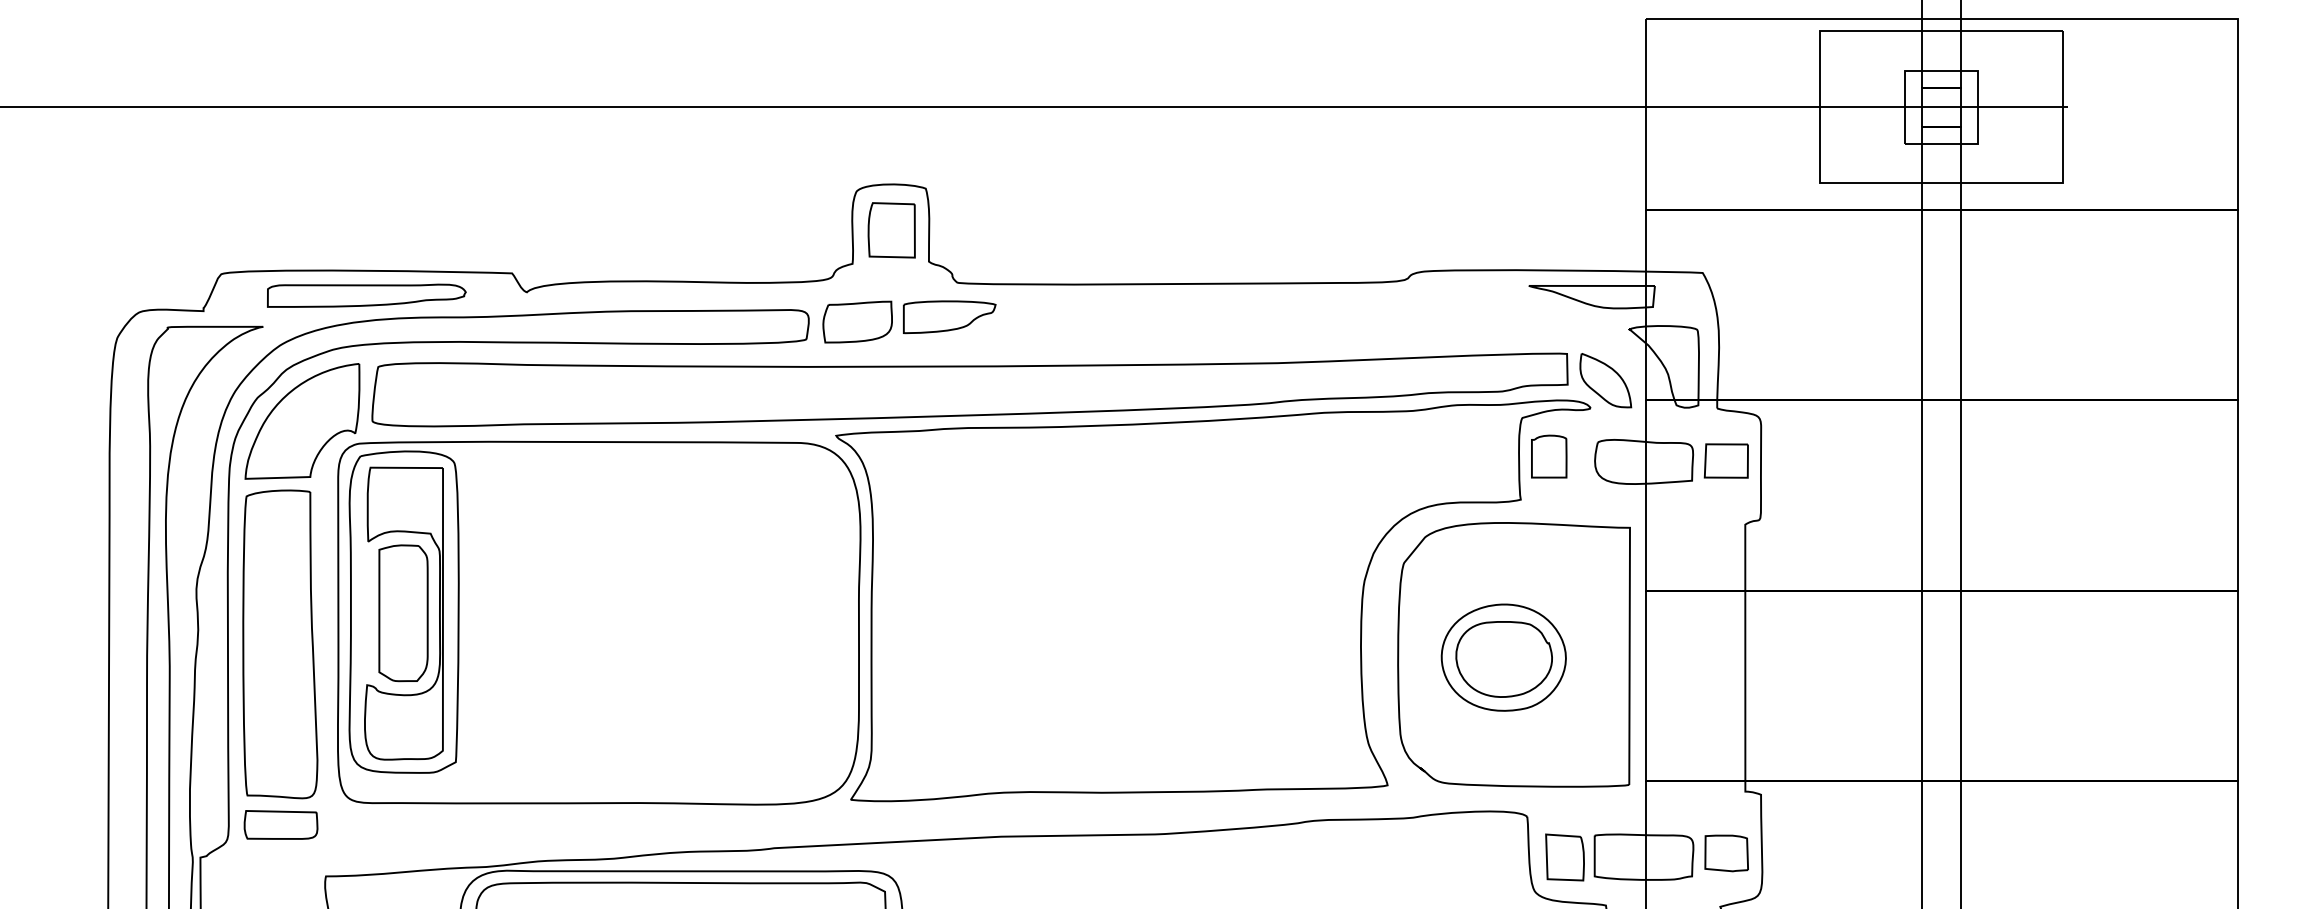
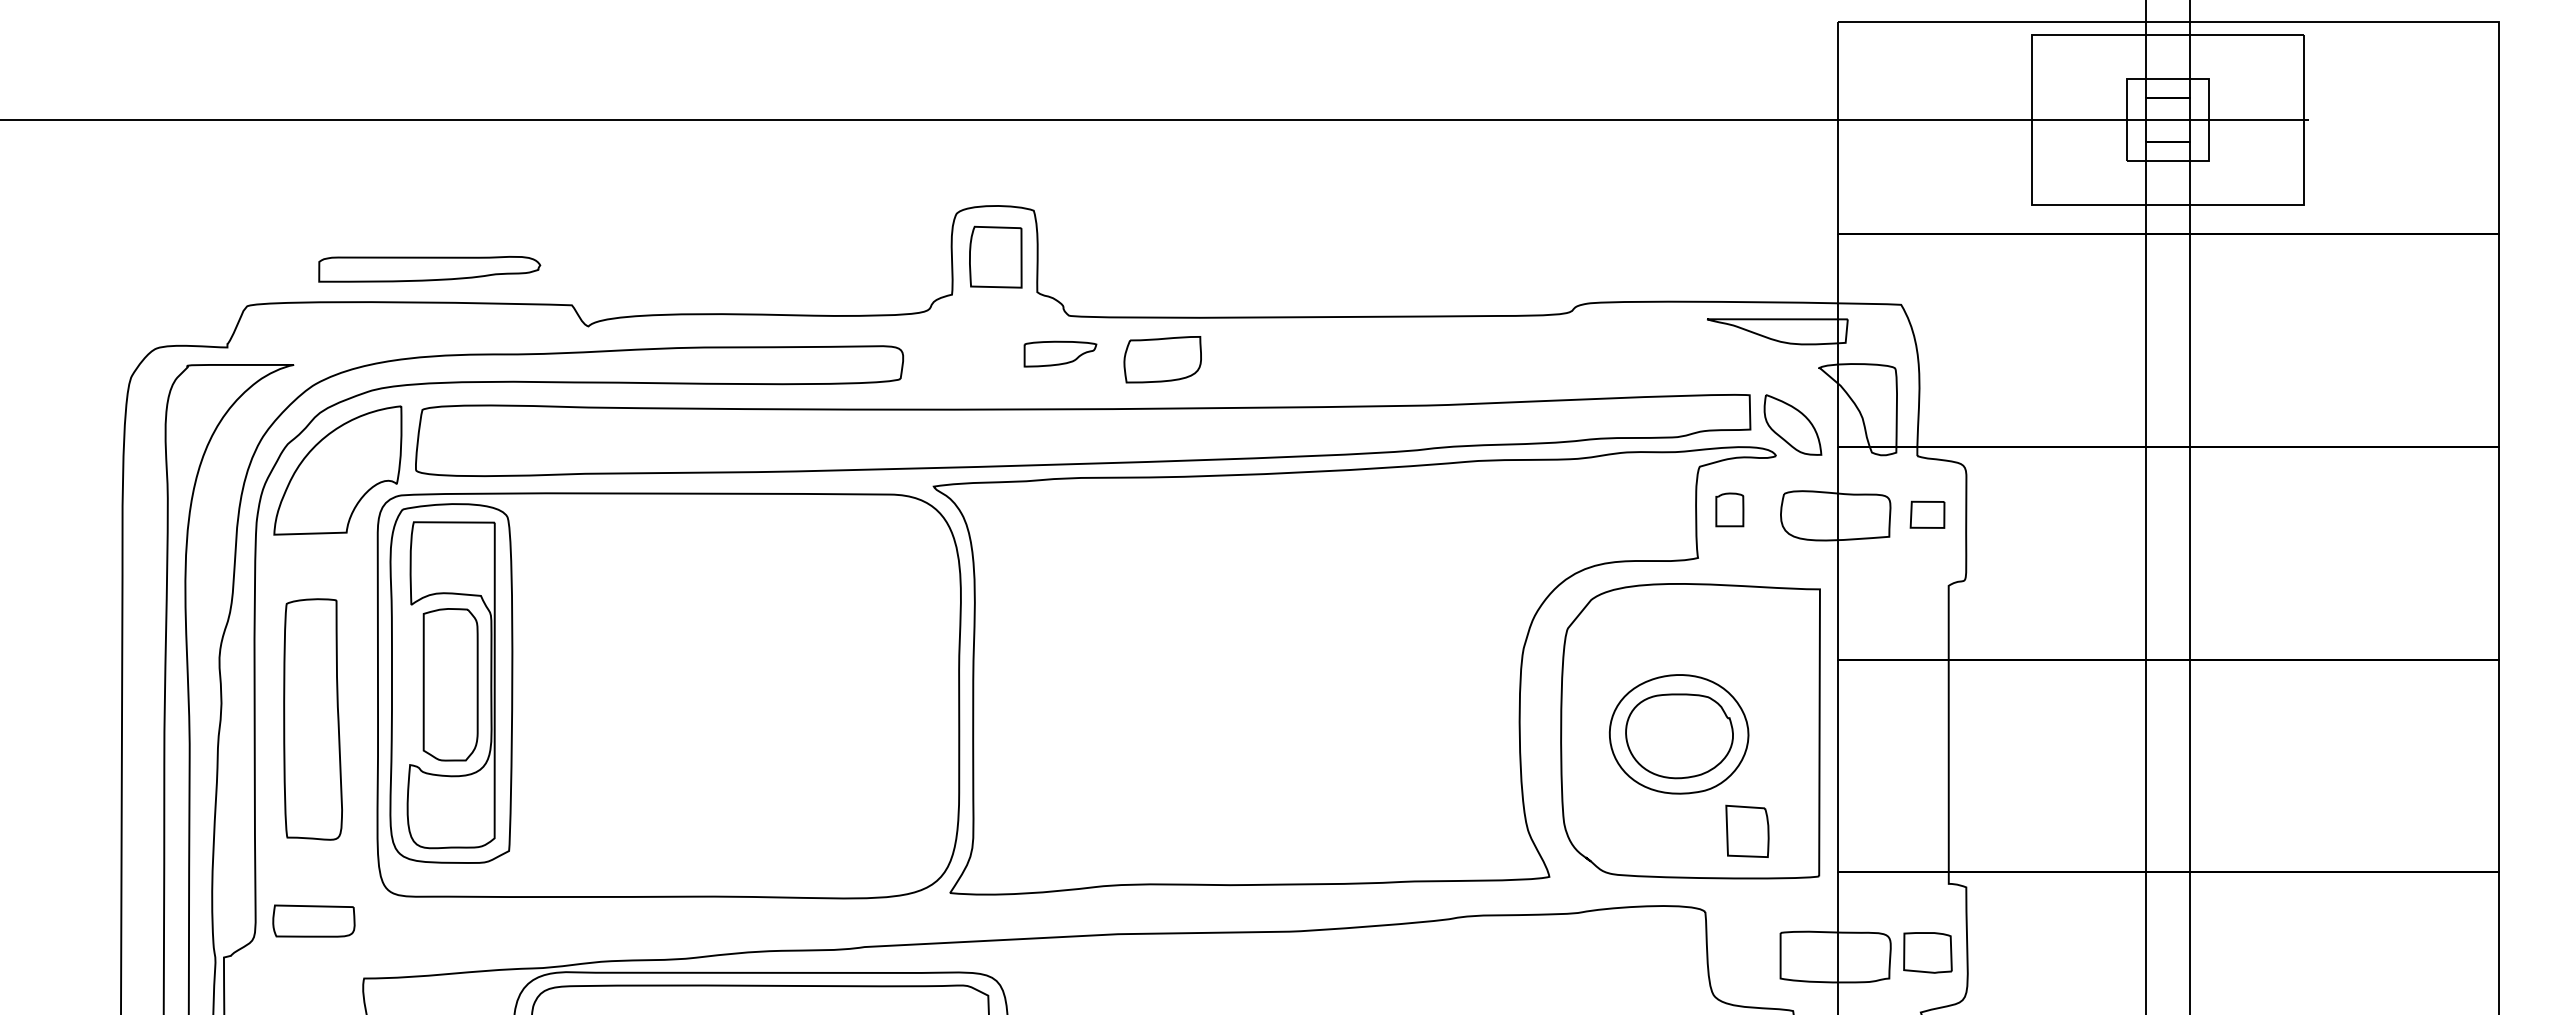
part: (366, 295) -> (429, 269), moved
part: (949, 316) -> (1060, 353), size x0.7
part: (857, 321) -> (1162, 359), moved
part: (1548, 456) -> (1729, 509), size x0.7
part: (1726, 460) -> (1927, 514), size x0.7
part: (279, 644) -> (312, 719), size x0.7
part: (1565, 856) -> (1747, 830), moved

